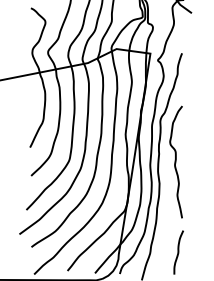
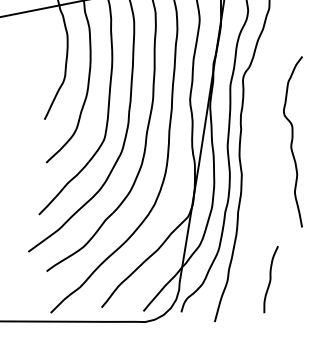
curve: (175, 161) -> (291, 140), moved

